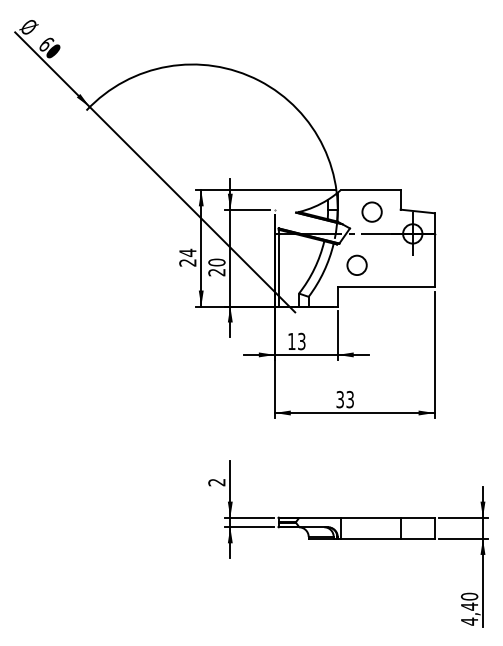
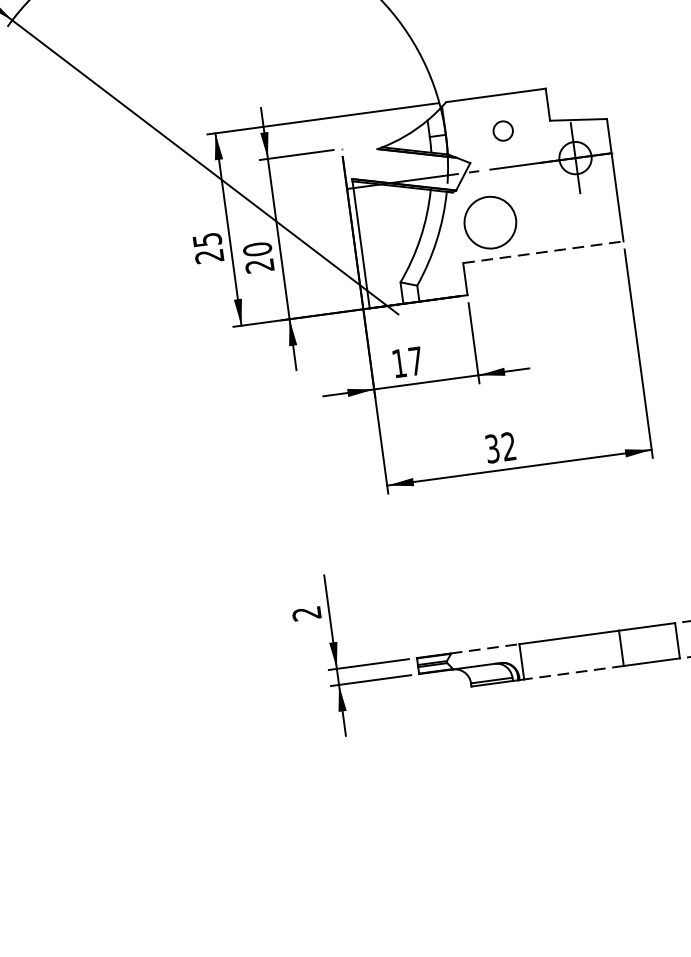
circle: (371, 211) -> (502, 130), size x0.6
text: (187, 252) -> (206, 239), 24 -> 25
circle: (356, 265) -> (489, 223), size x1.6
line: (386, 287) -> (544, 252), solid -> dashed
text: (301, 341) -> (415, 361), 13 -> 17
text: (349, 399) -> (507, 446), 33 -> 32
line: (319, 517) -> (484, 648), solid -> dashed
line: (370, 538) -> (573, 672), solid -> dashed

